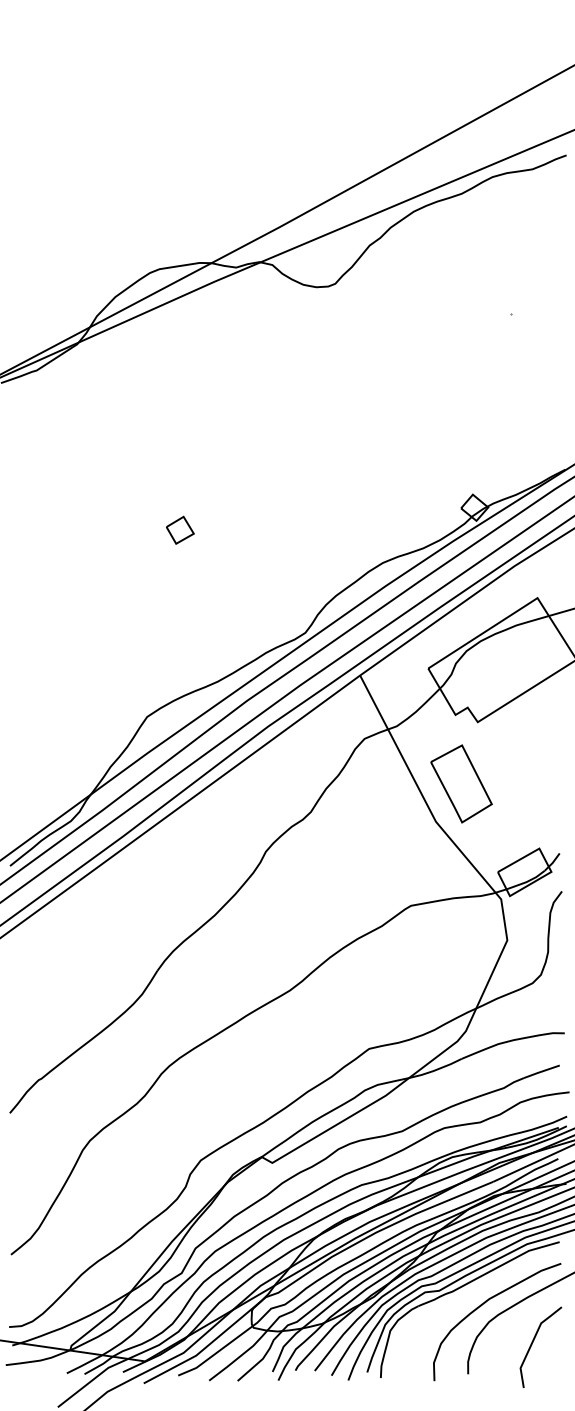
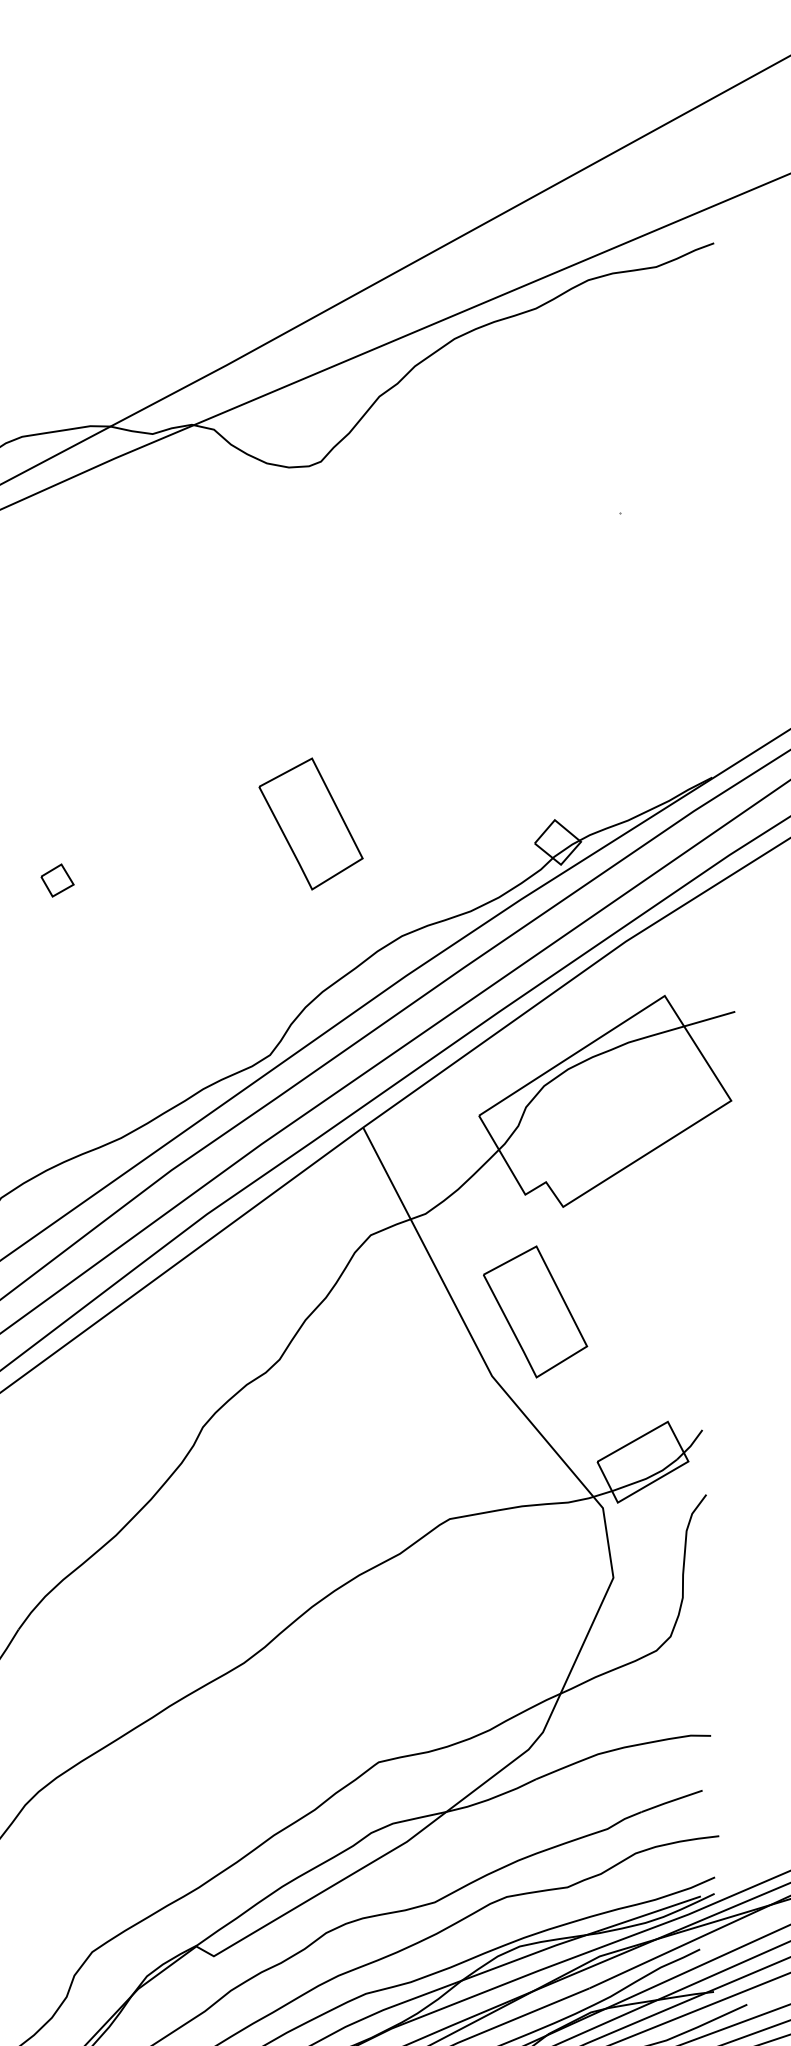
part: (329, 496) -> (311, 823), added
part: (180, 529) -> (57, 879), size x0.7

